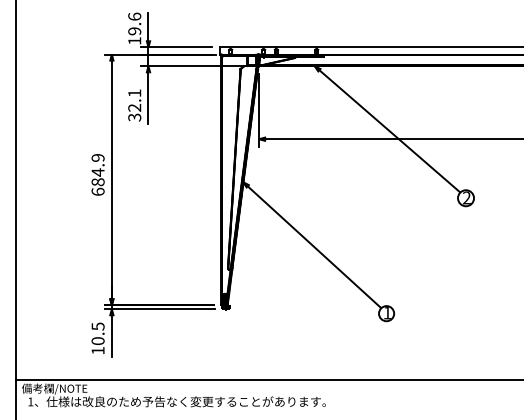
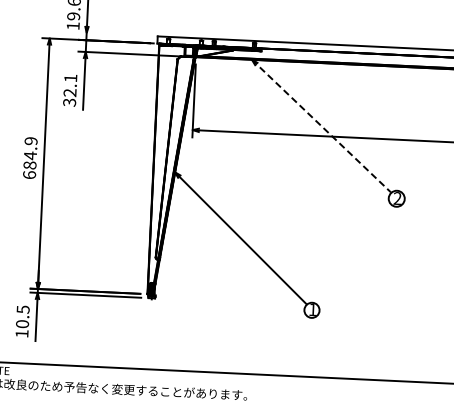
line: (176, 47) -> (114, 34), removed
line: (388, 130) -> (322, 127), solid -> dashed

